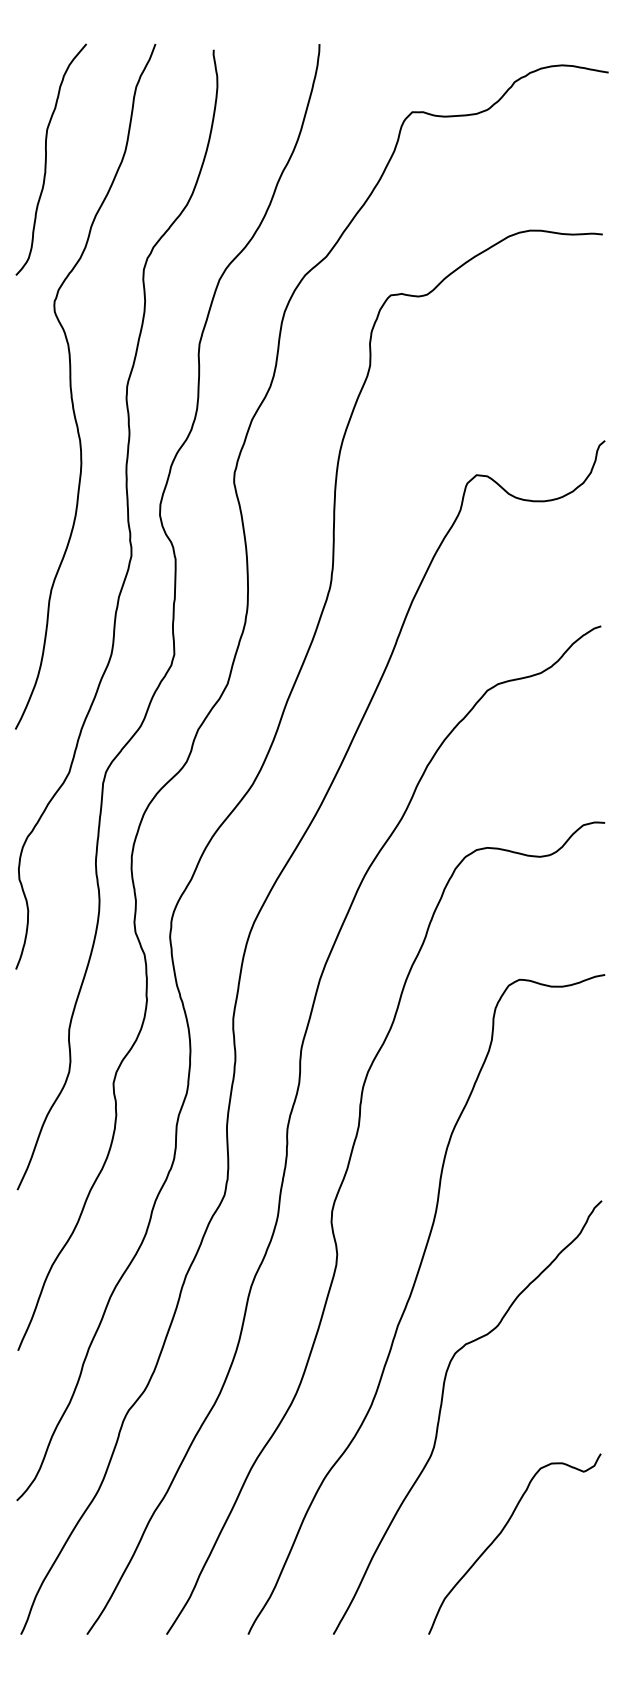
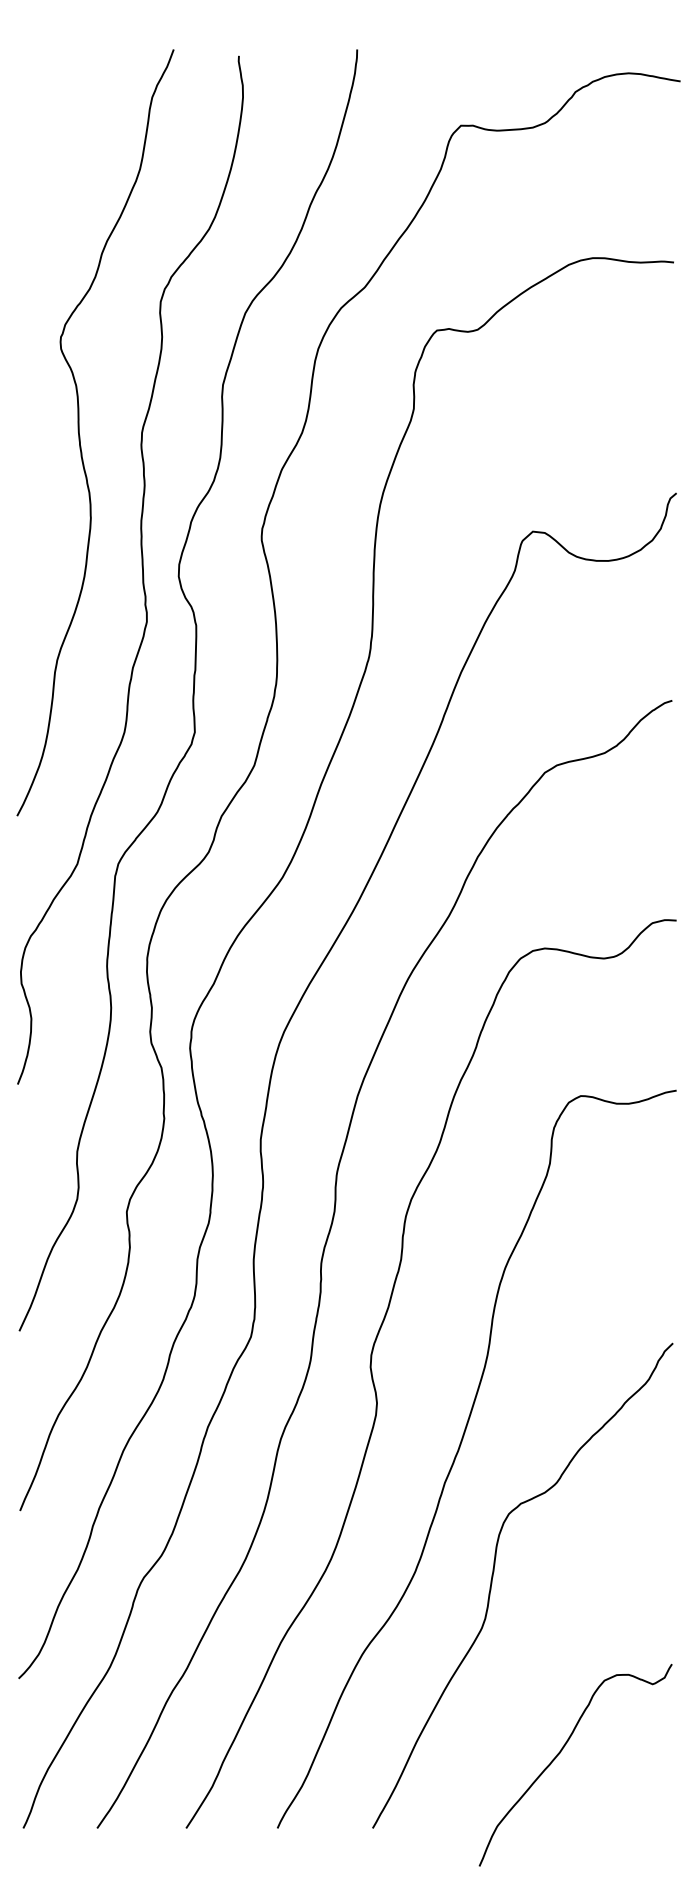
curve: (47, 159) -> (52, 178), removed
curve: (501, 1533) -> (560, 1753), moved

